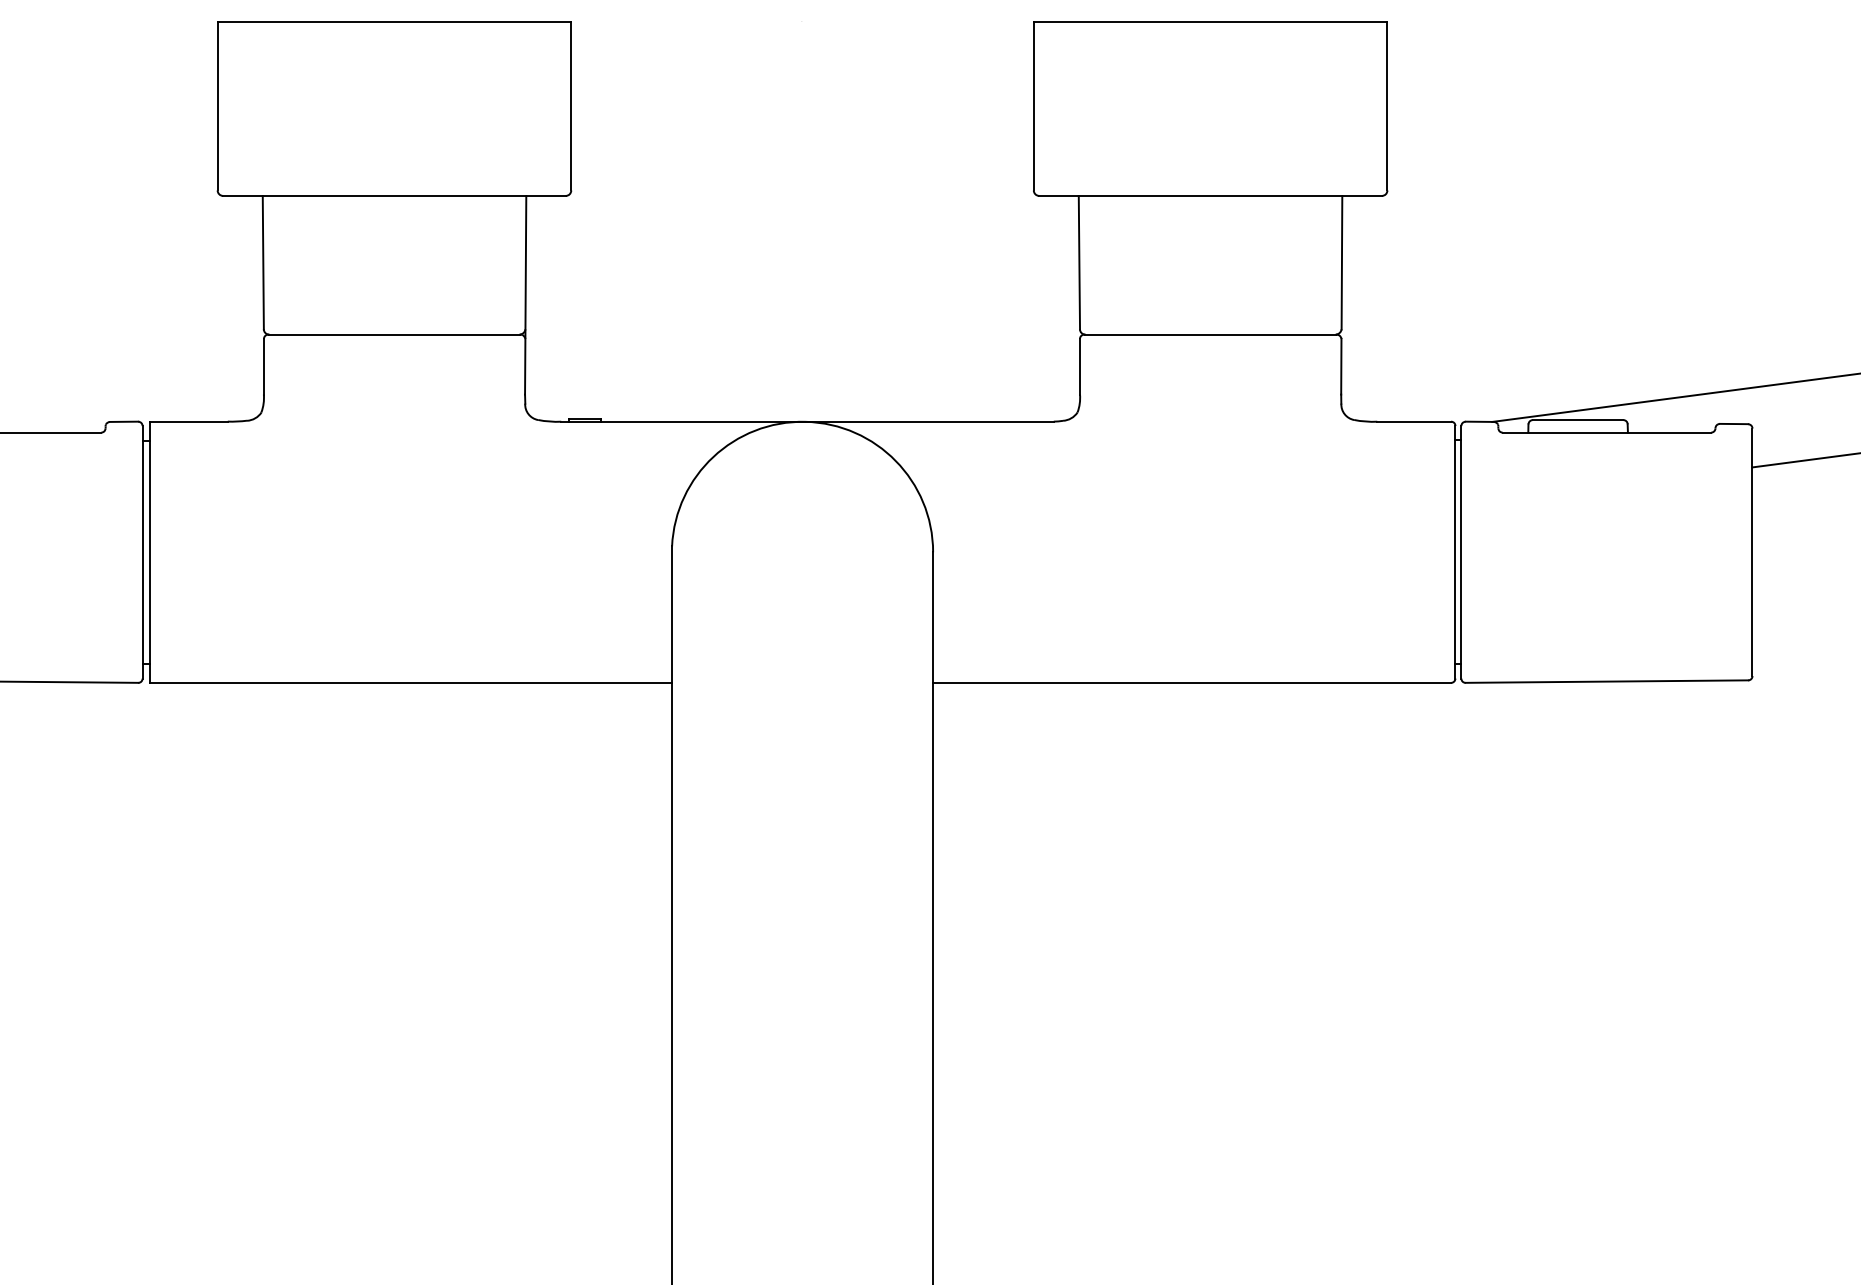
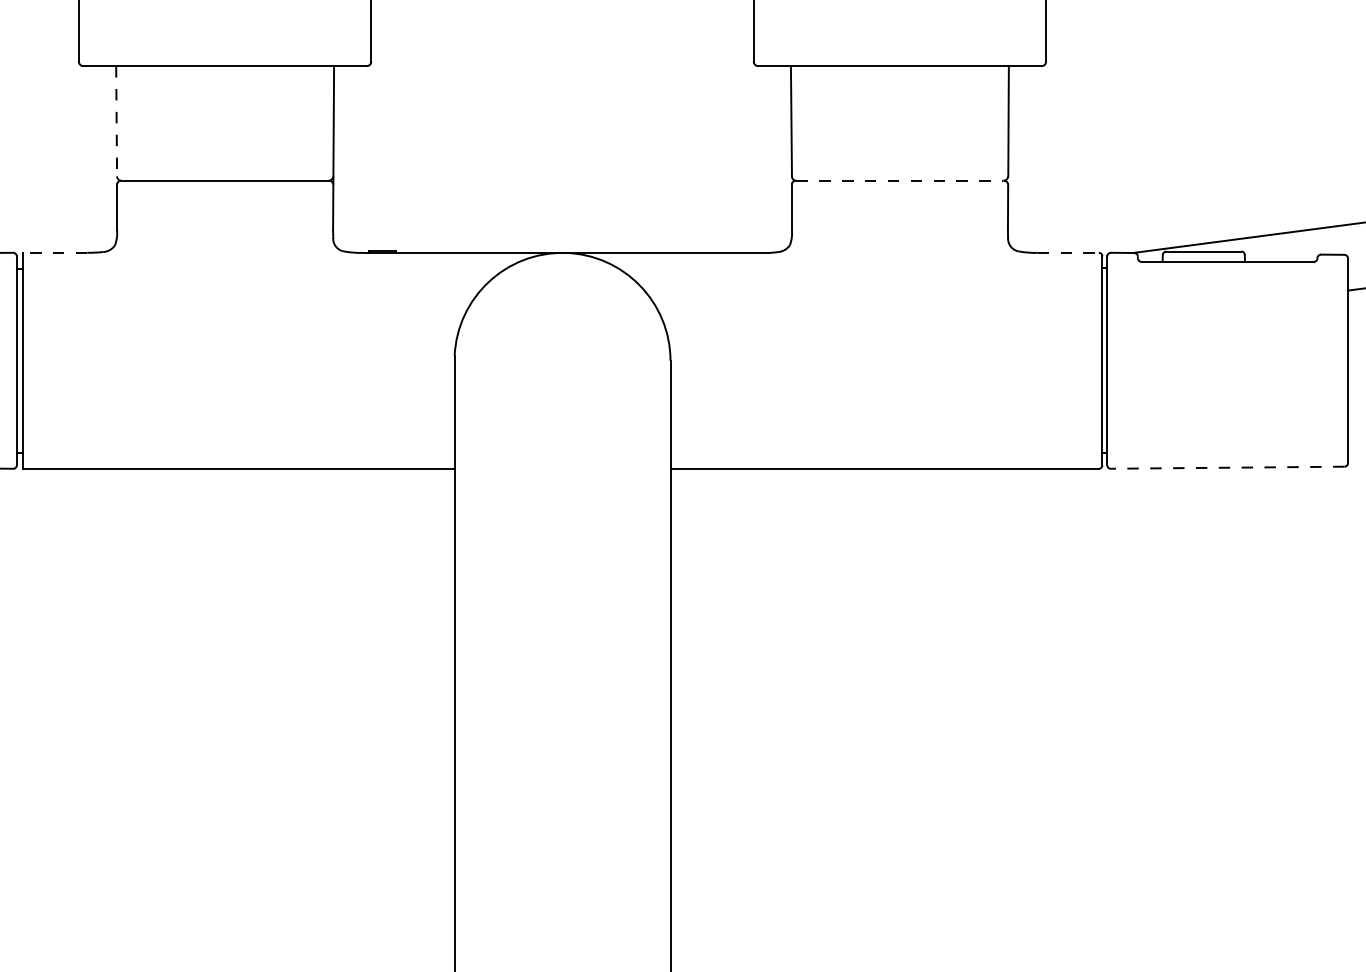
line: (263, 262) -> (116, 121), solid -> dashed
line: (1211, 334) -> (900, 180), solid -> dashed
line: (188, 421) -> (54, 252), solid -> dashed
line: (1414, 421) -> (1068, 252), solid -> dashed
line: (1606, 681) -> (1227, 467), solid -> dashed

